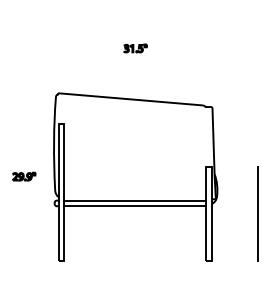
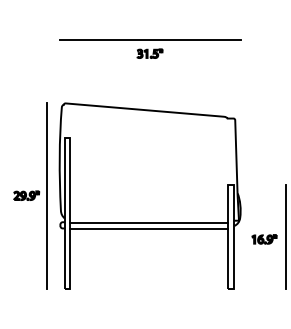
line: (135, 35) -> (149, 39), added
line: (43, 177) -> (47, 196), added
part: (238, 216) -> (264, 239), added

